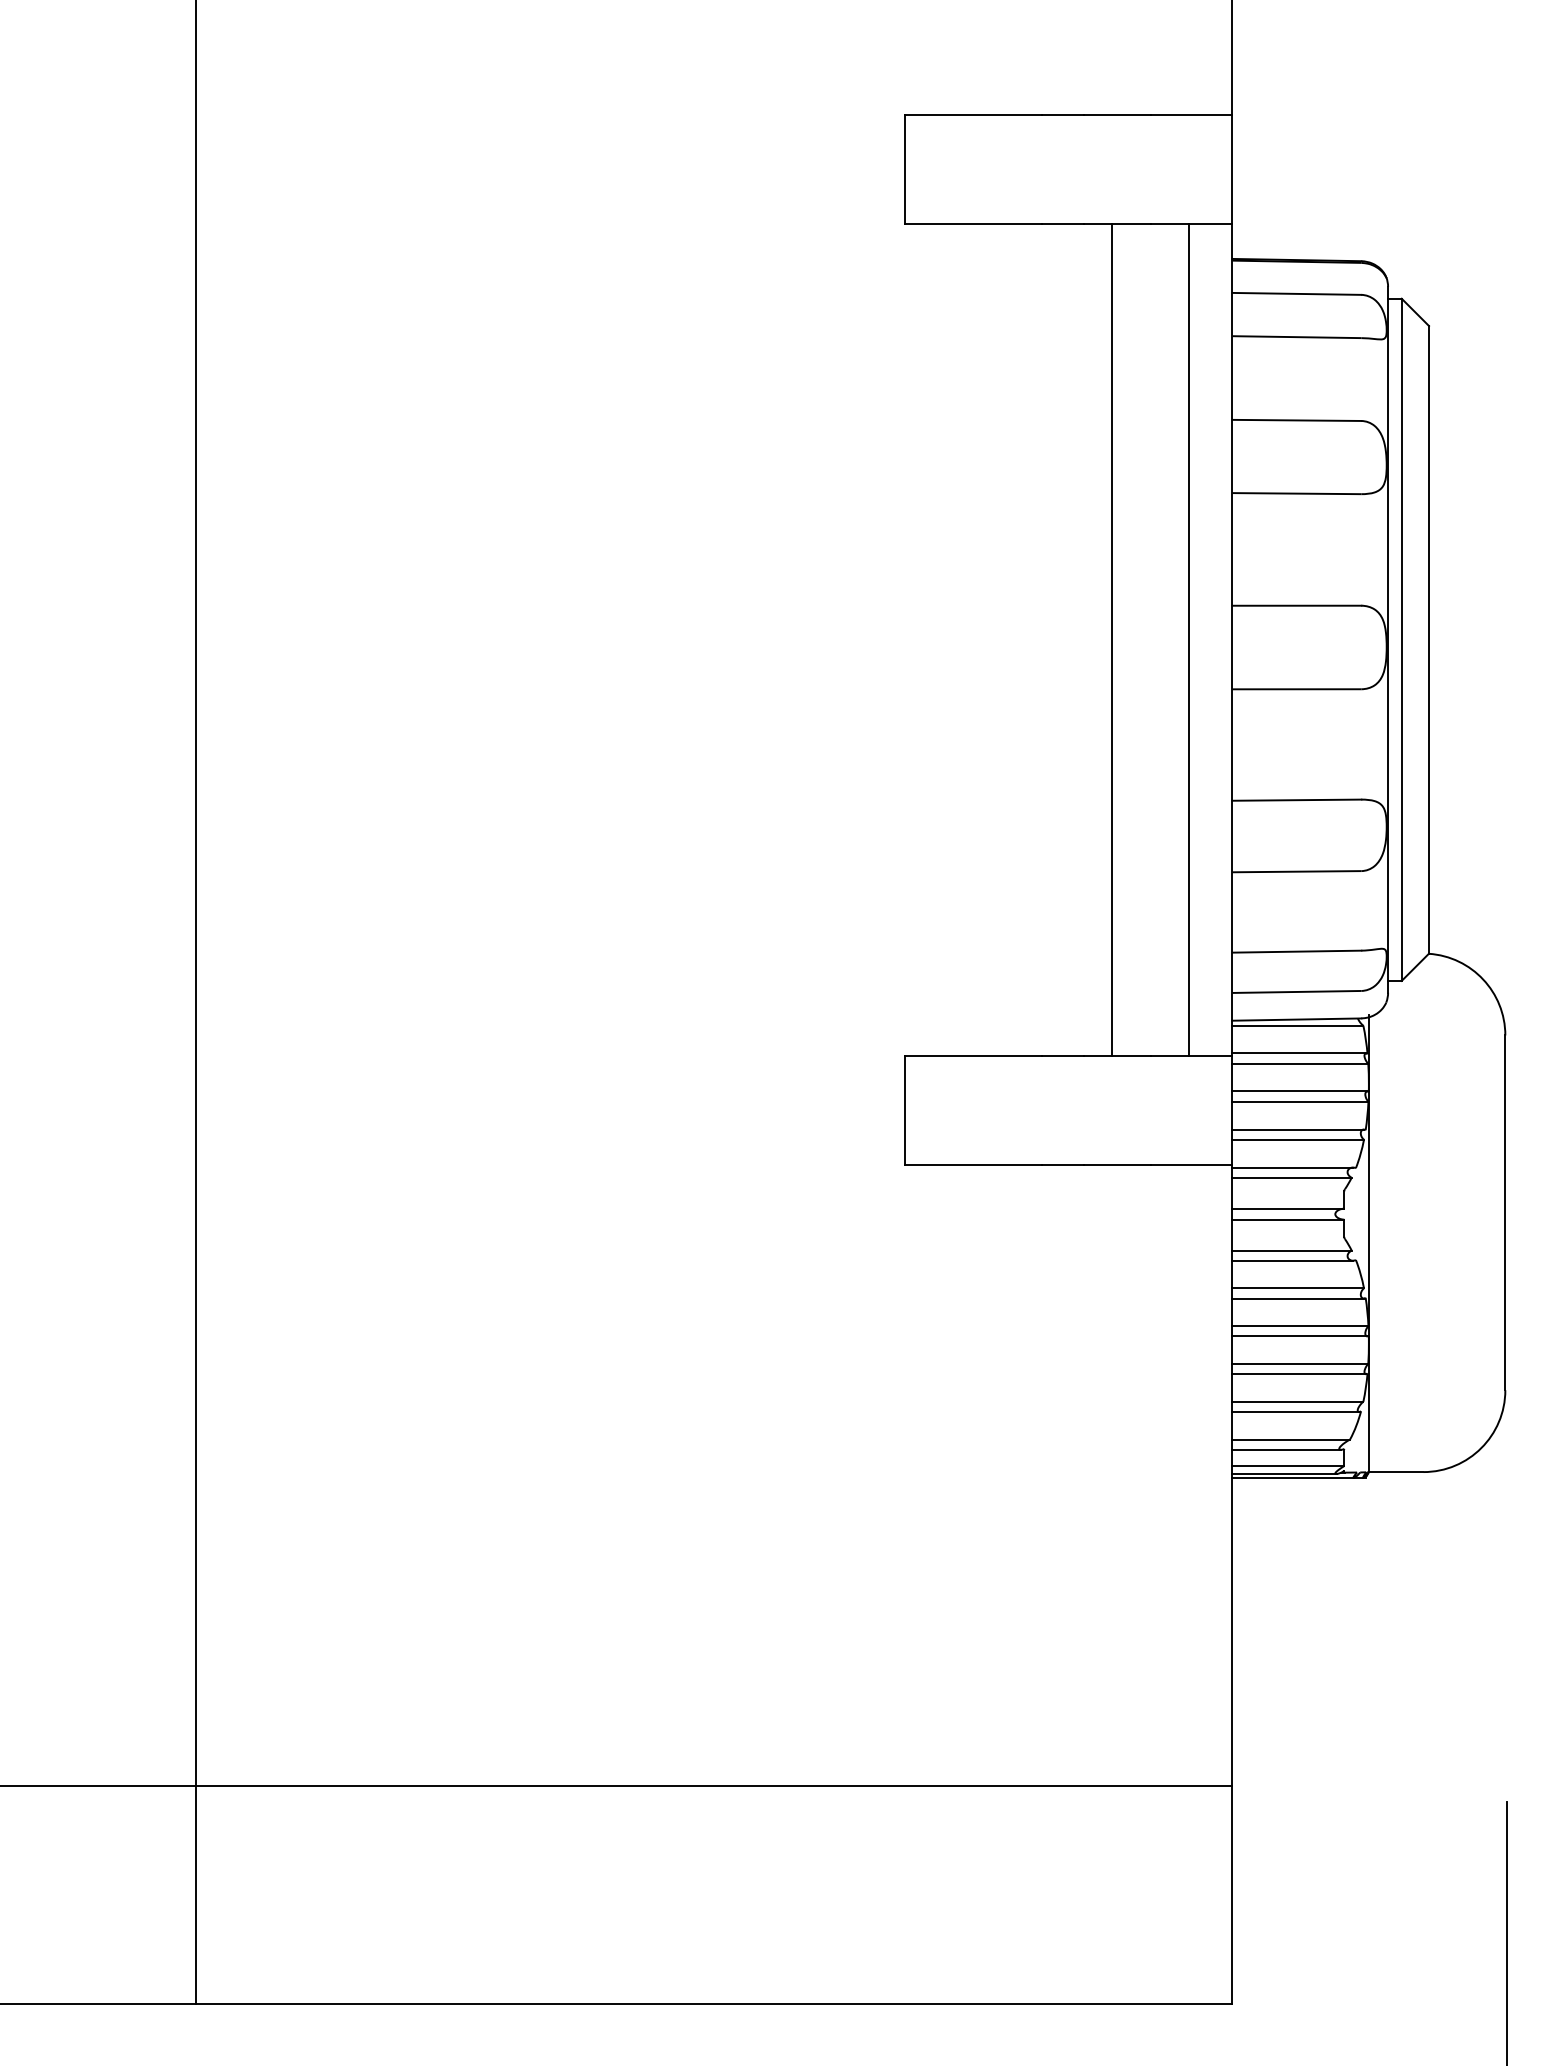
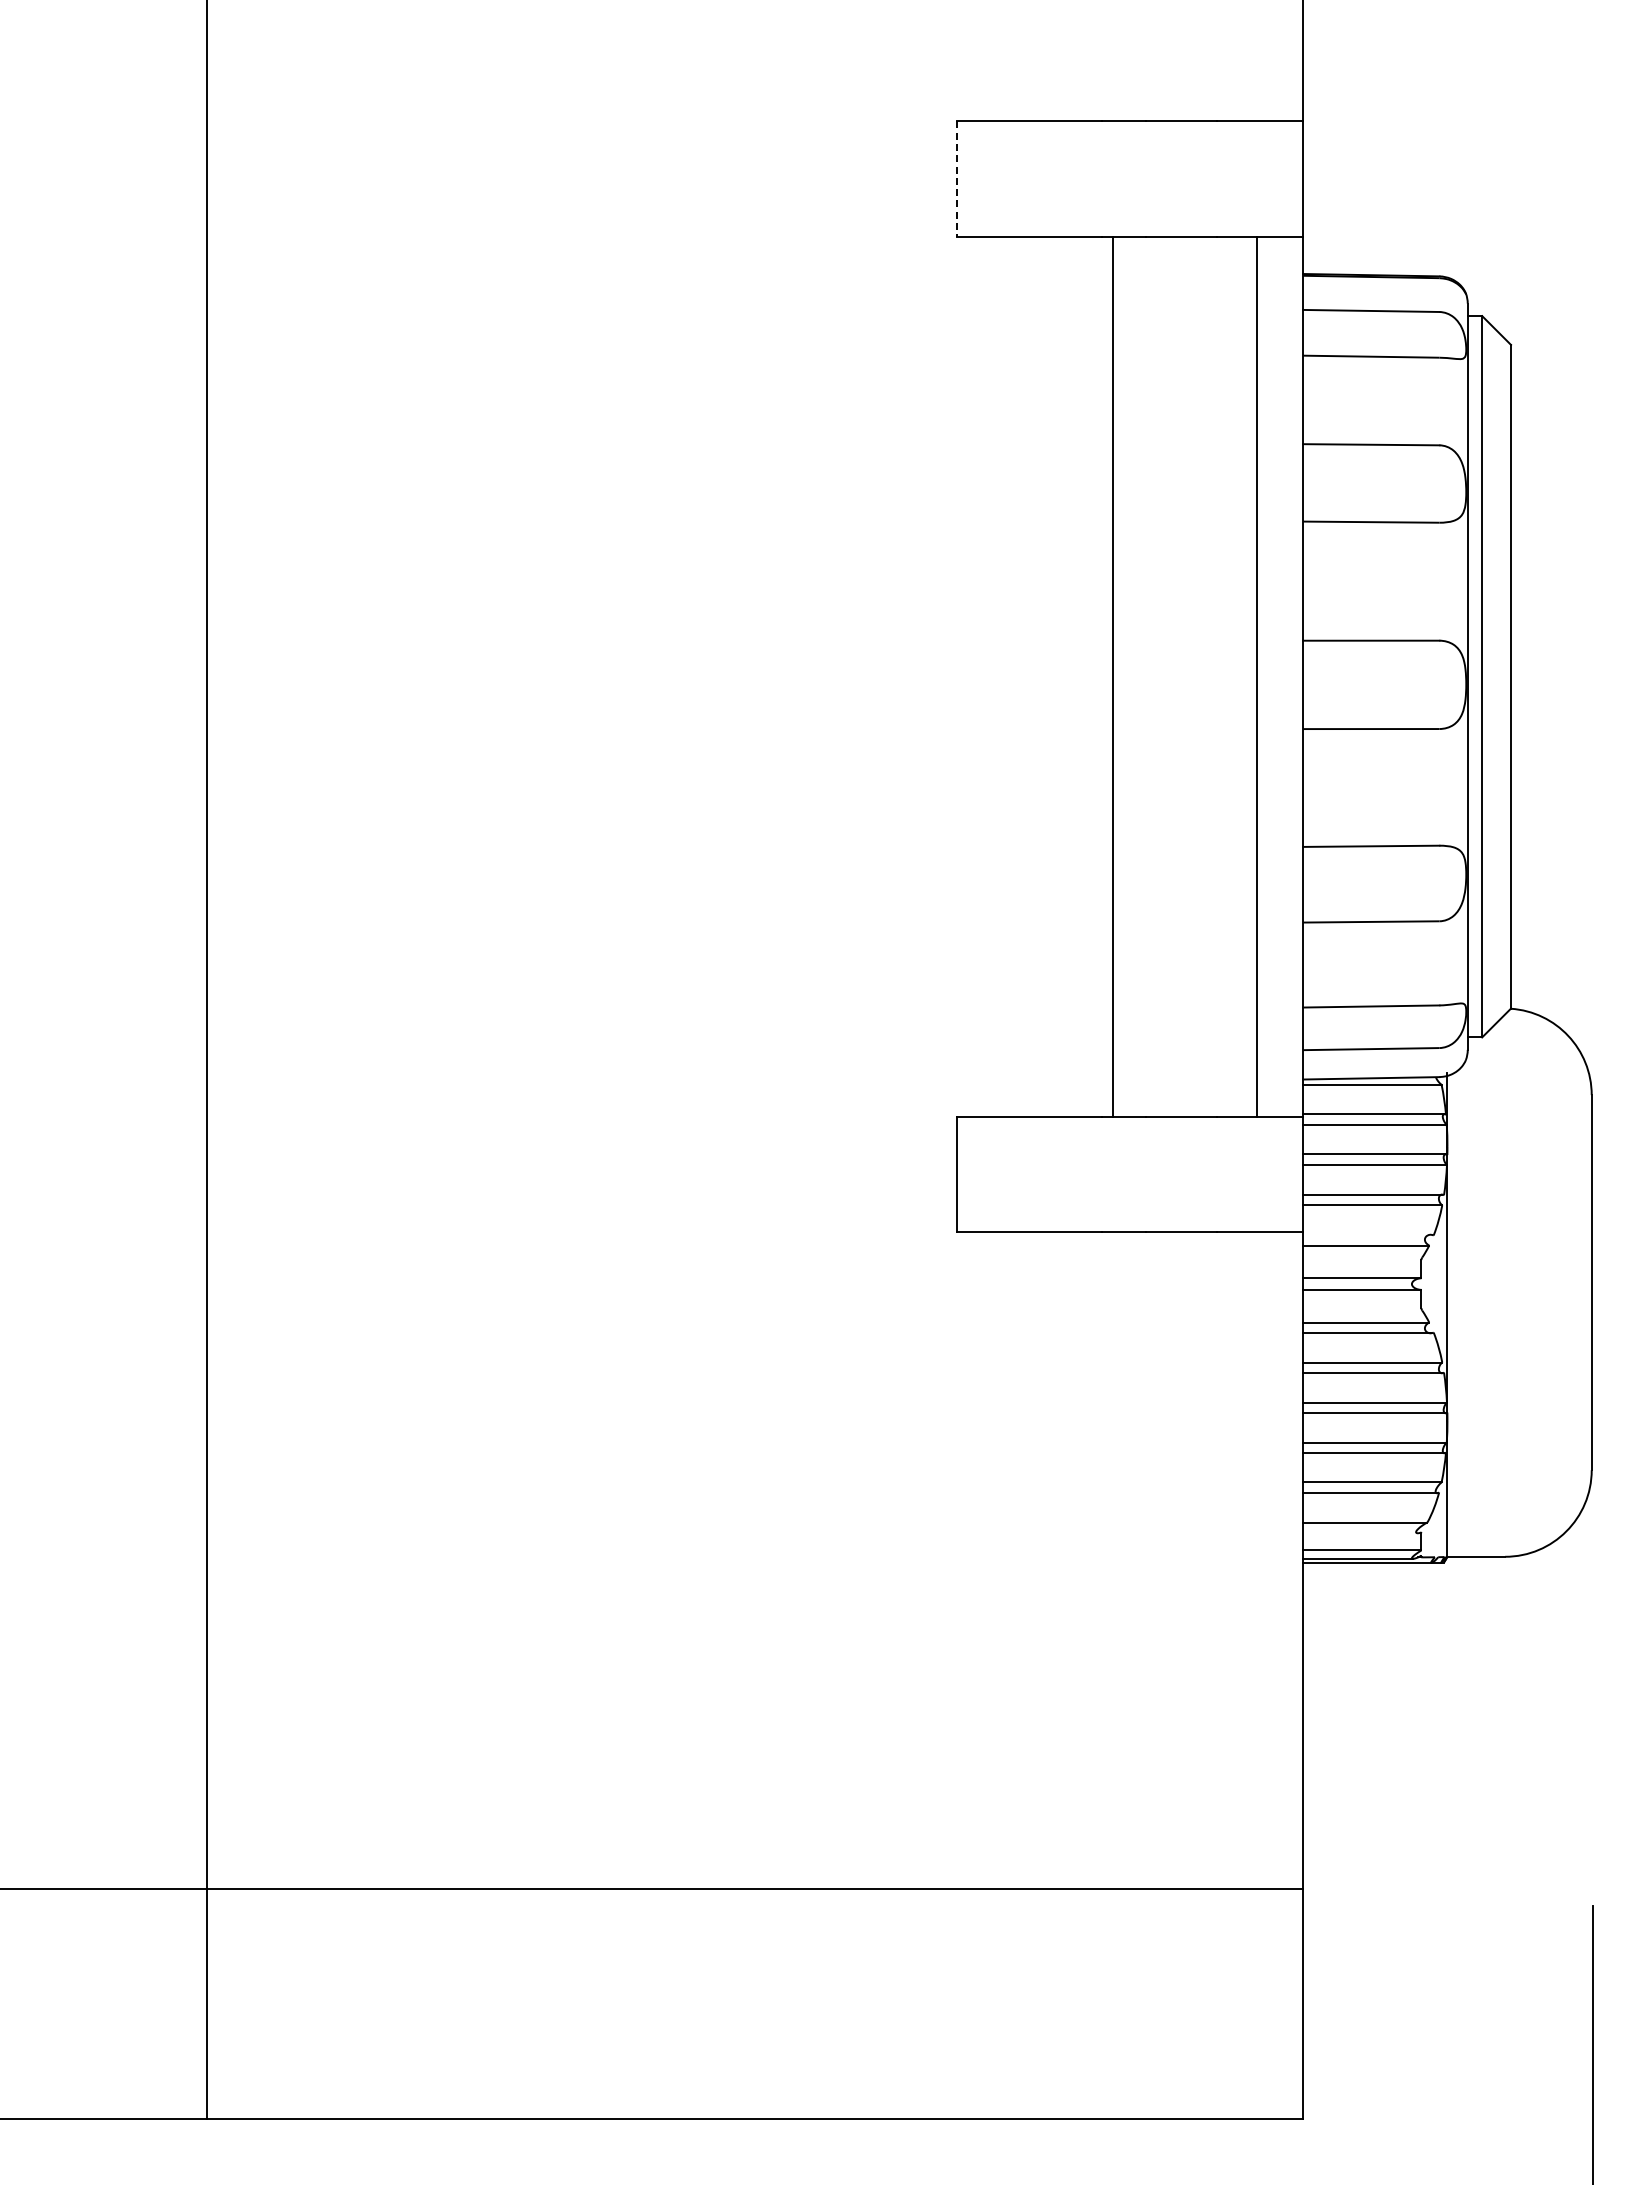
line: (904, 169) -> (956, 179), solid -> dashed
line: (1112, 639) -> (1113, 676), moved
line: (1292, 1167) -> (1366, 1234), removed
line: (1286, 1450) -> (1360, 1533), removed

